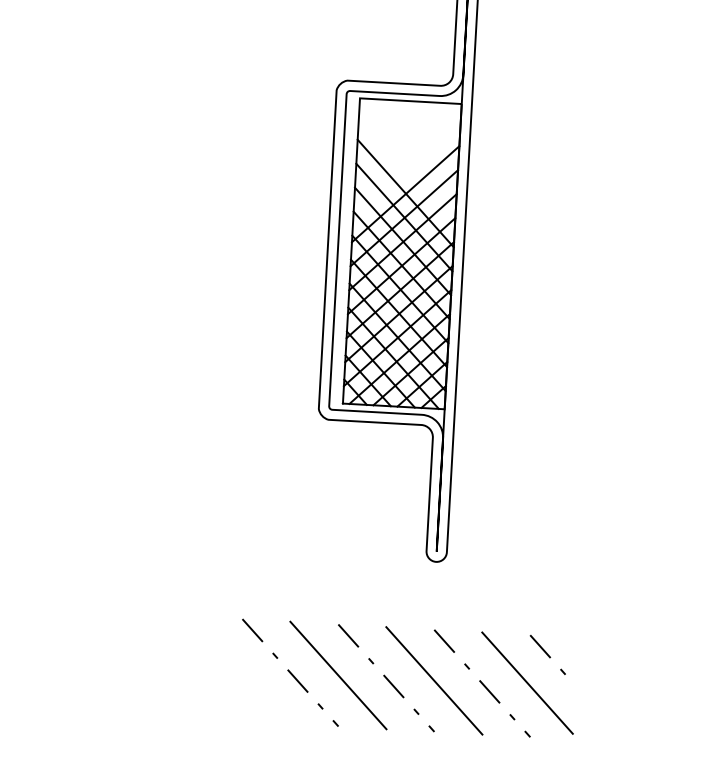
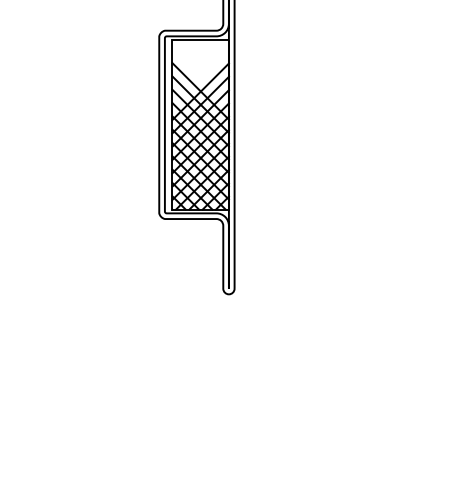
part: (397, 688) -> (211, 365), removed

